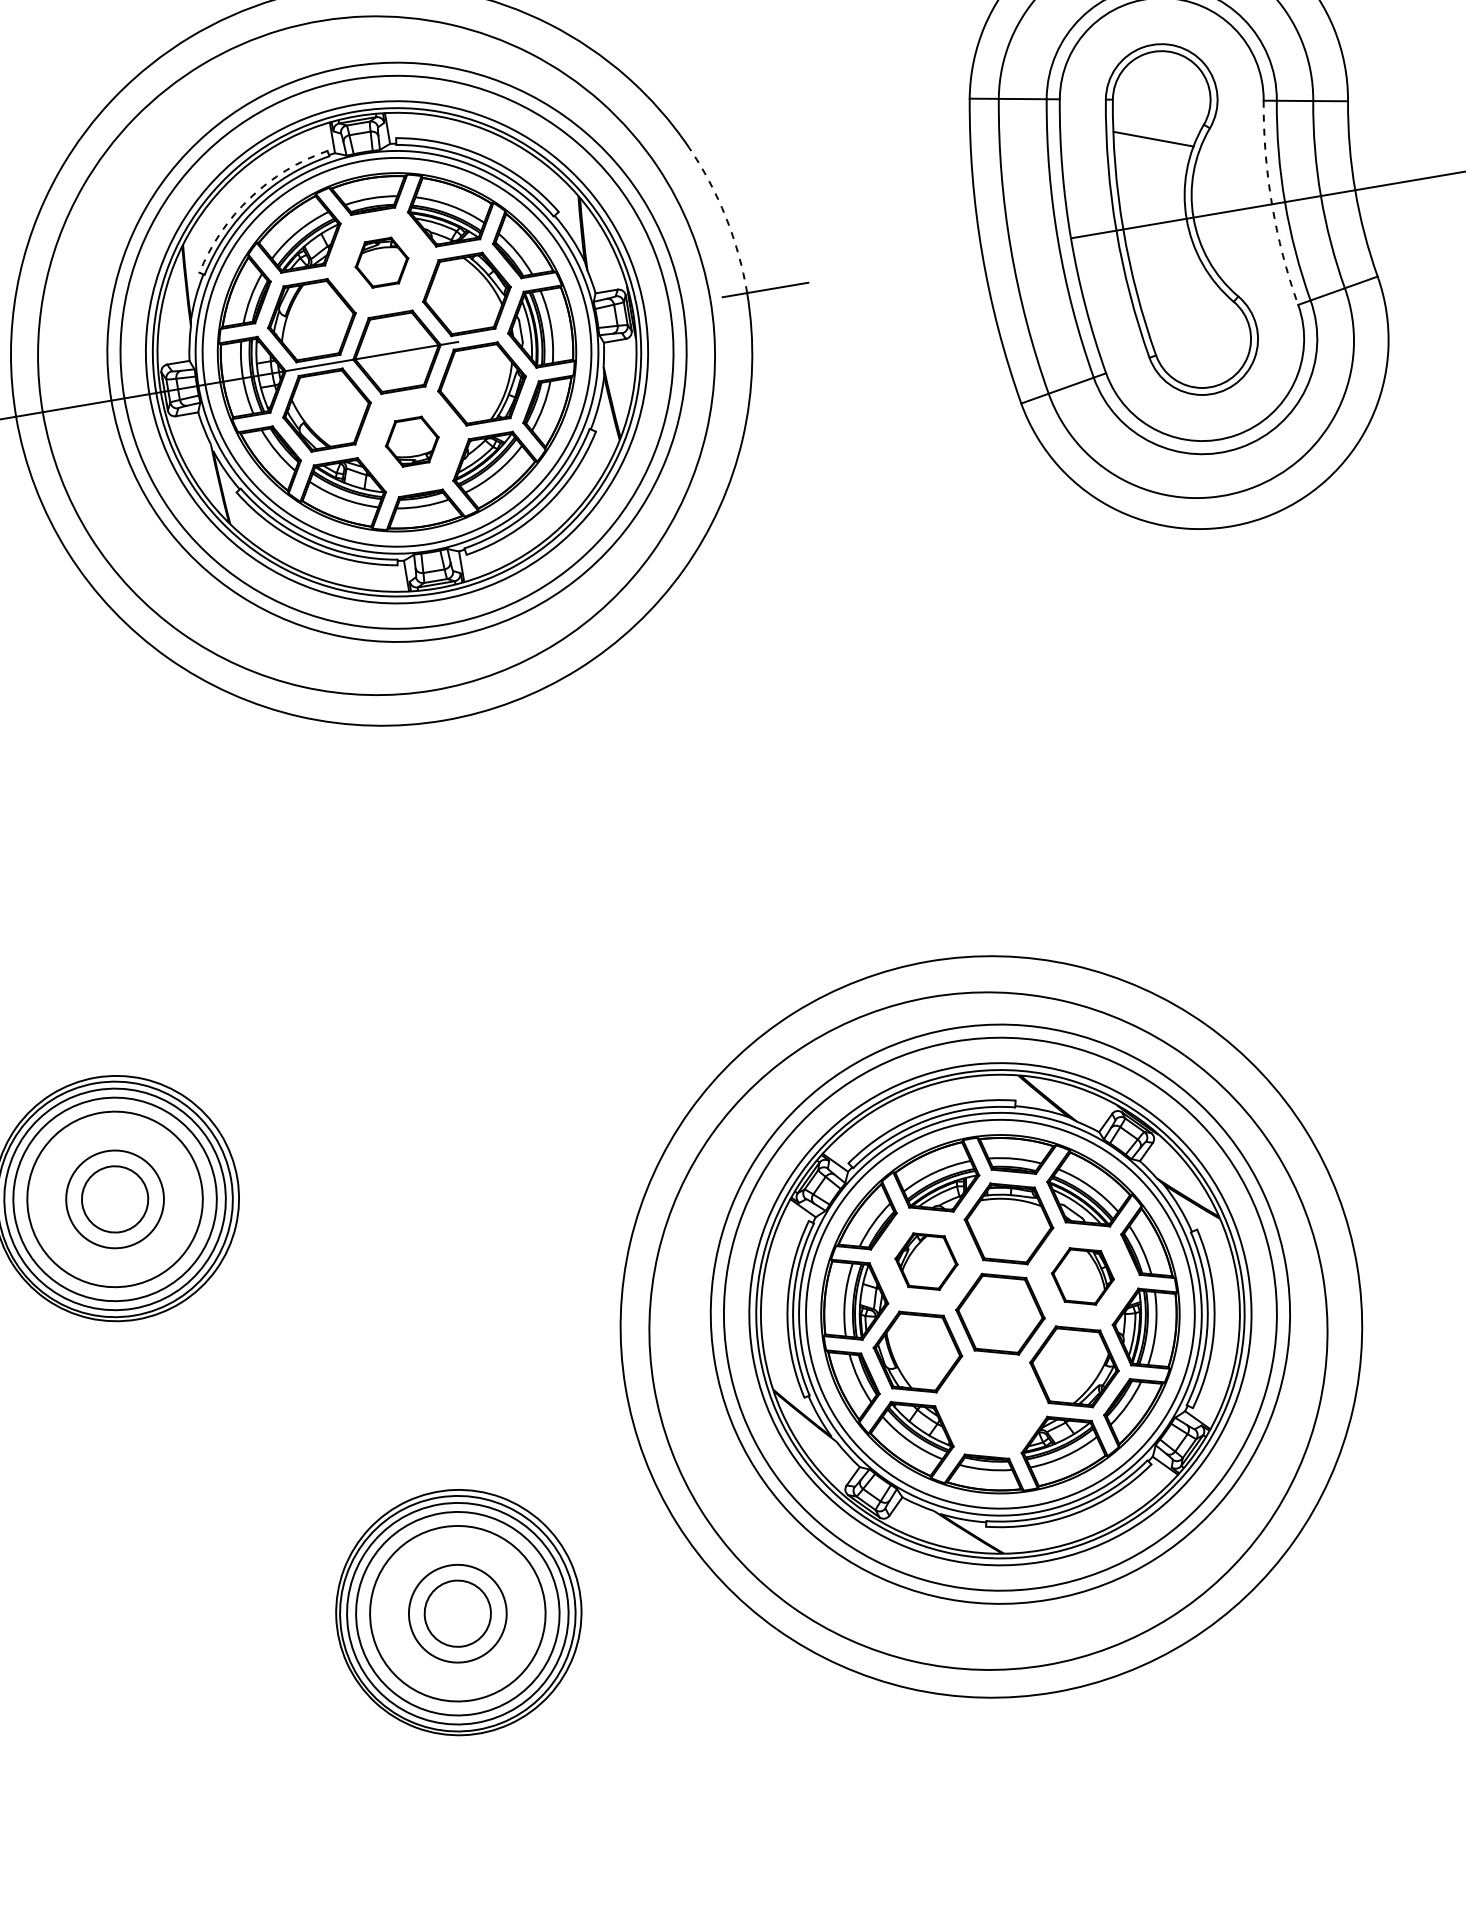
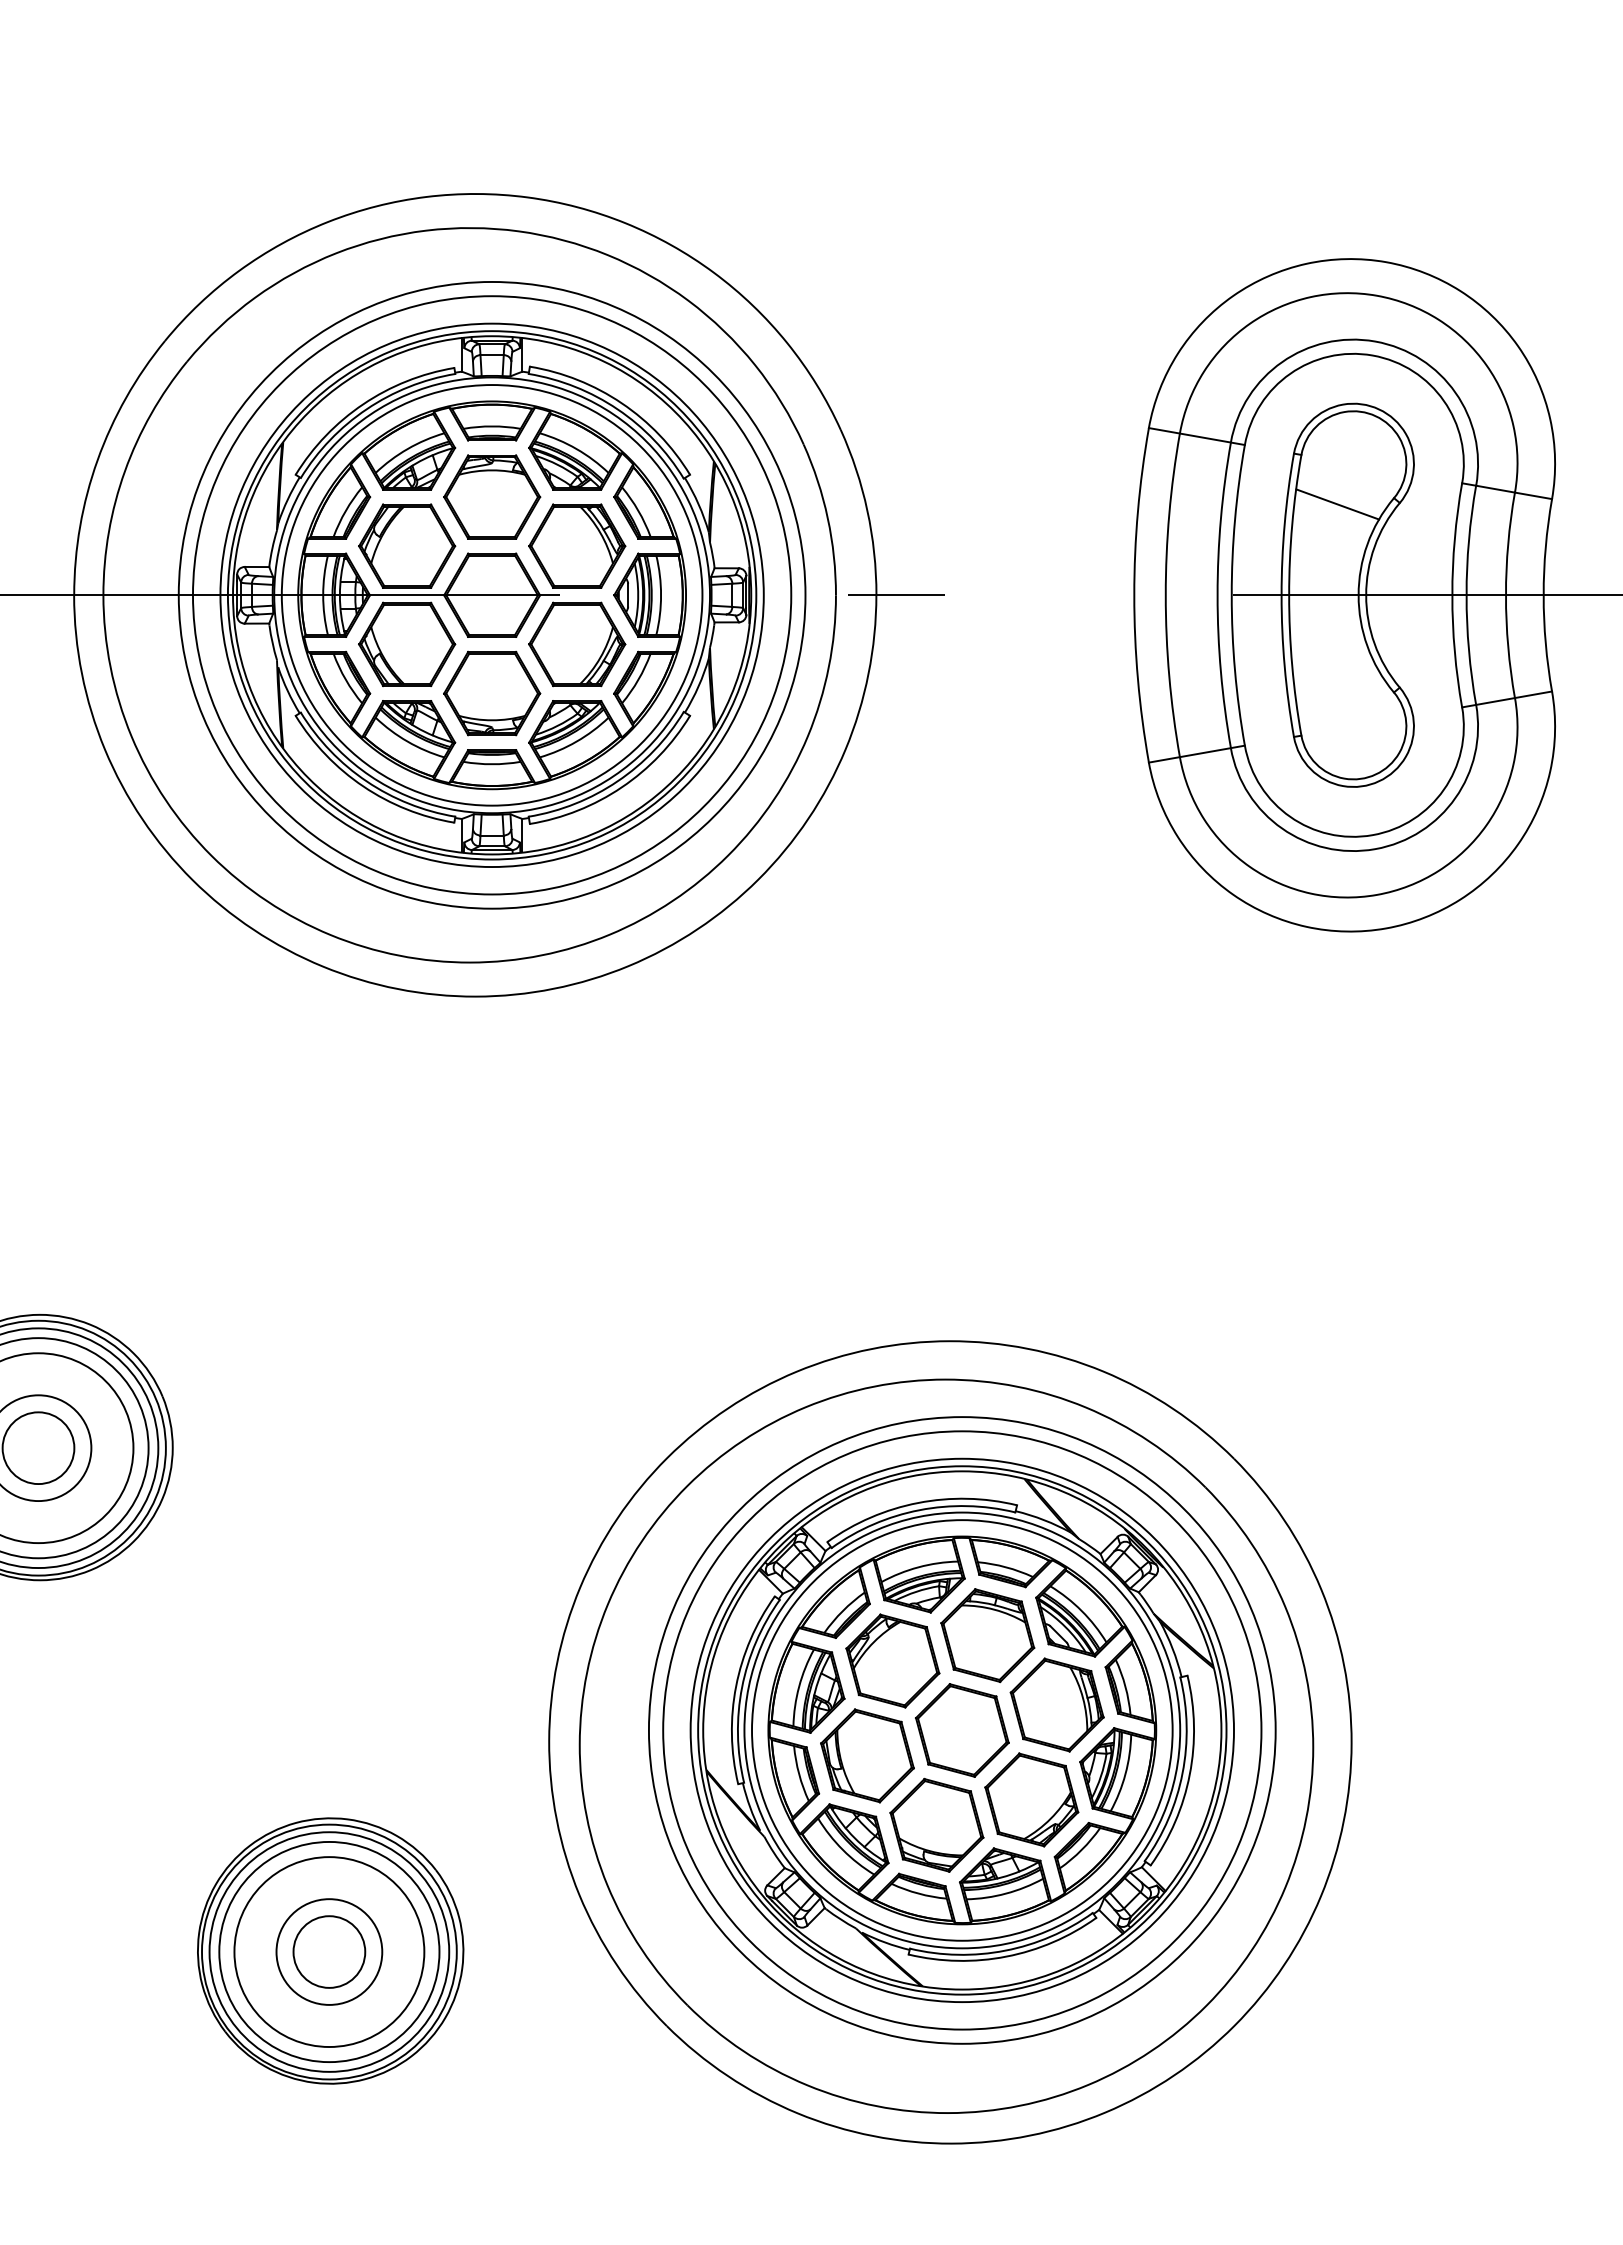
arc: (250, 198) -> (363, 404), dashed -> solid
arc: (1272, 204) -> (1452, 595), dashed -> solid
arc: (725, 217) -> (867, 510), dashed -> solid
part: (382, 262) -> (492, 496), size x1.67
part: (412, 441) -> (492, 693), size x1.67
part: (926, 1261) -> (892, 1660), size x1.43
part: (1082, 1276) -> (1056, 1704), size x1.43
part: (991, 1403) -> (936, 1824), added

